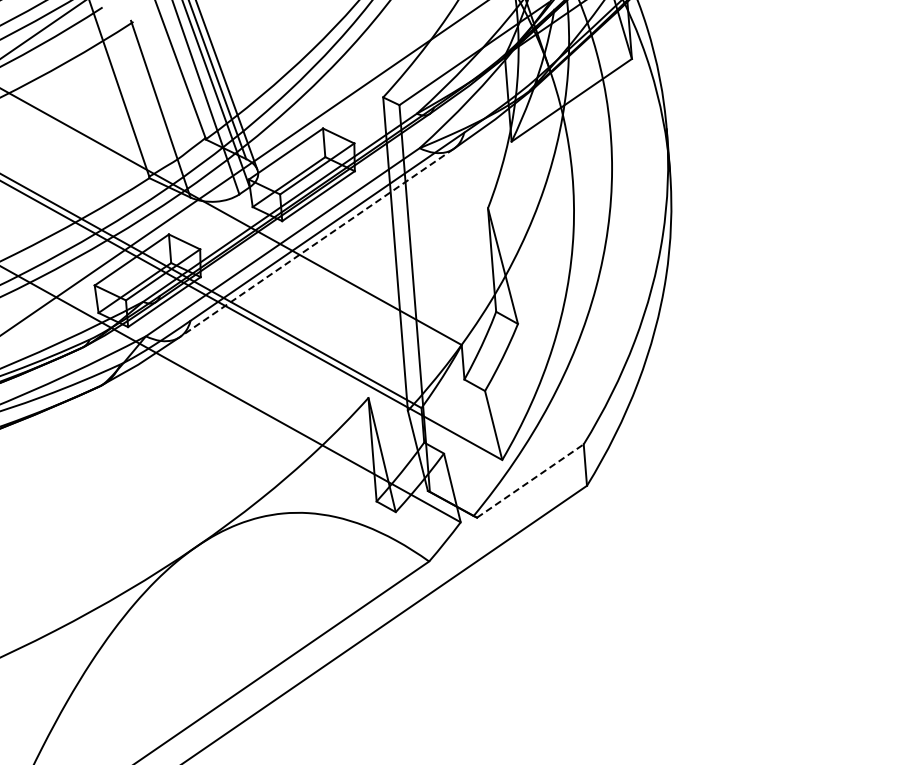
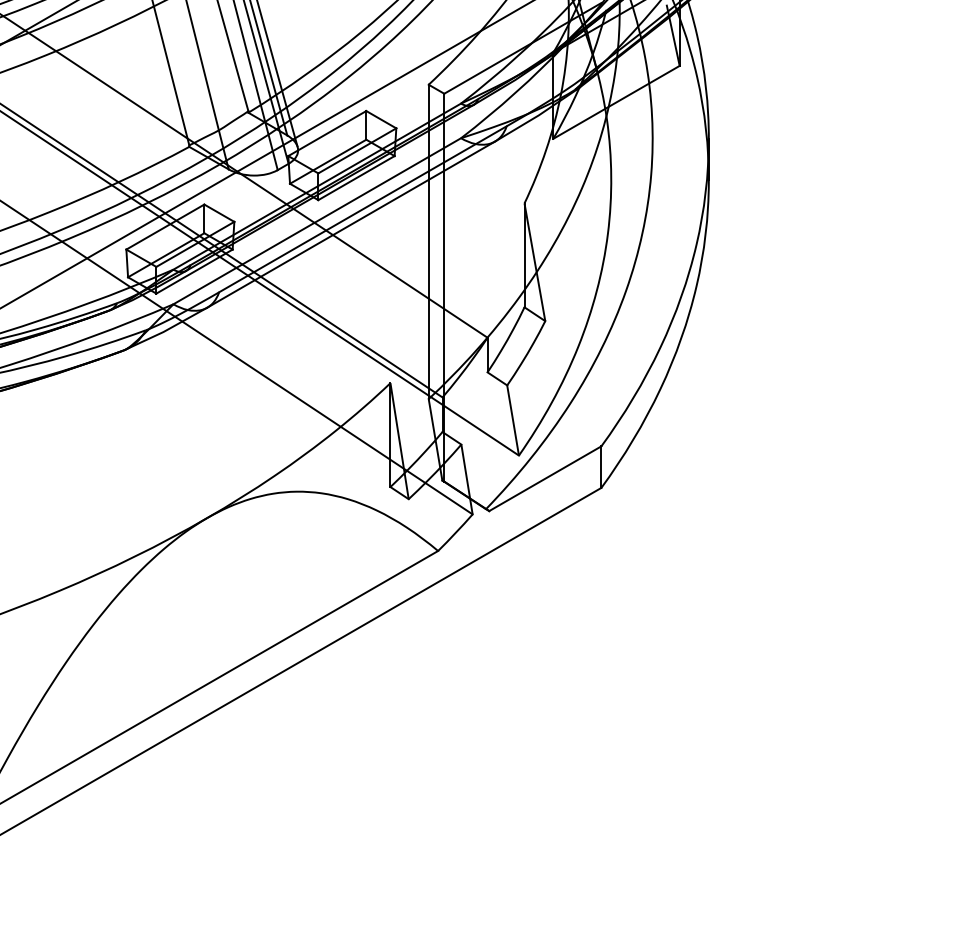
line: (316, 242) -> (350, 224), dashed -> solid
line: (530, 480) -> (545, 478), dashed -> solid

